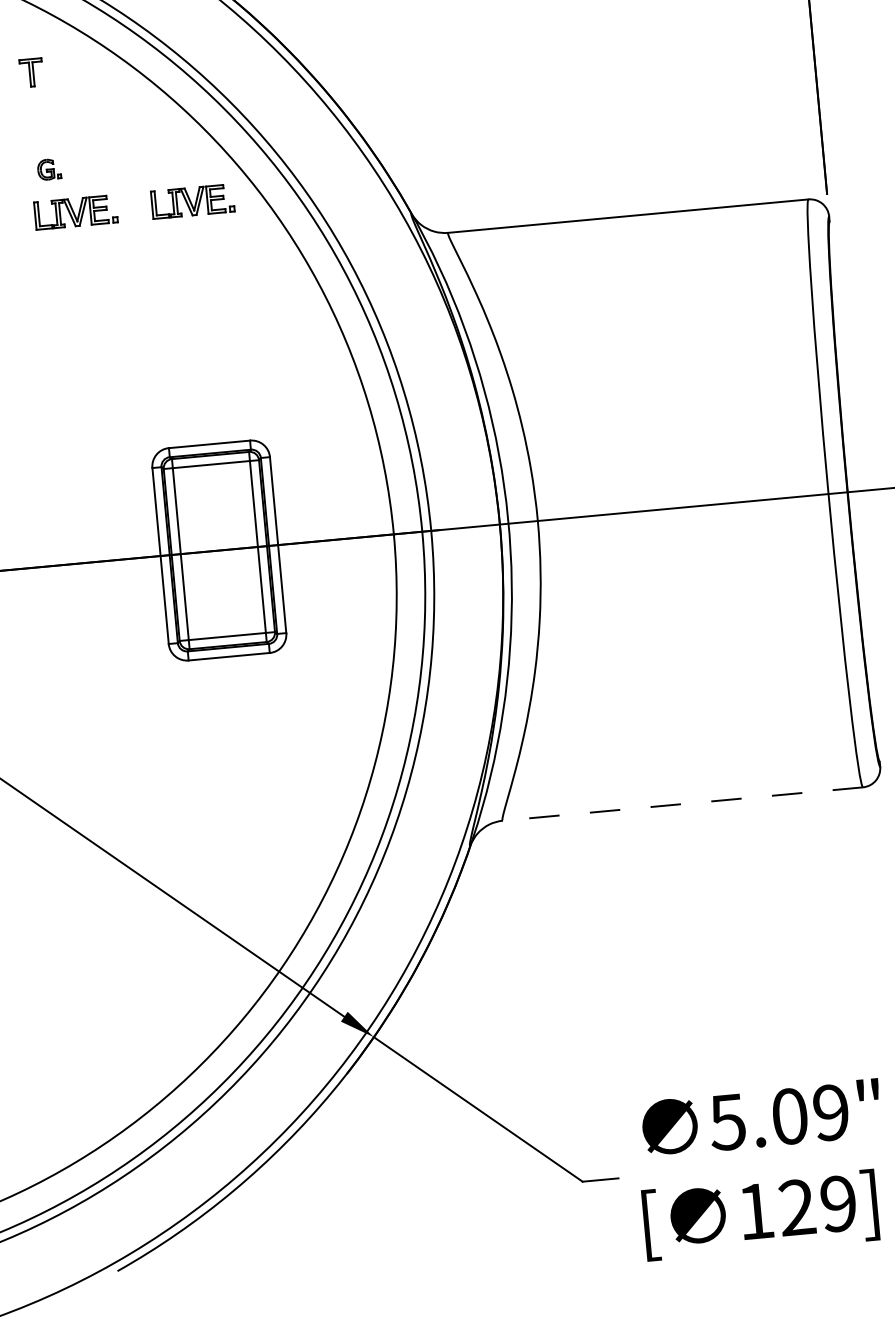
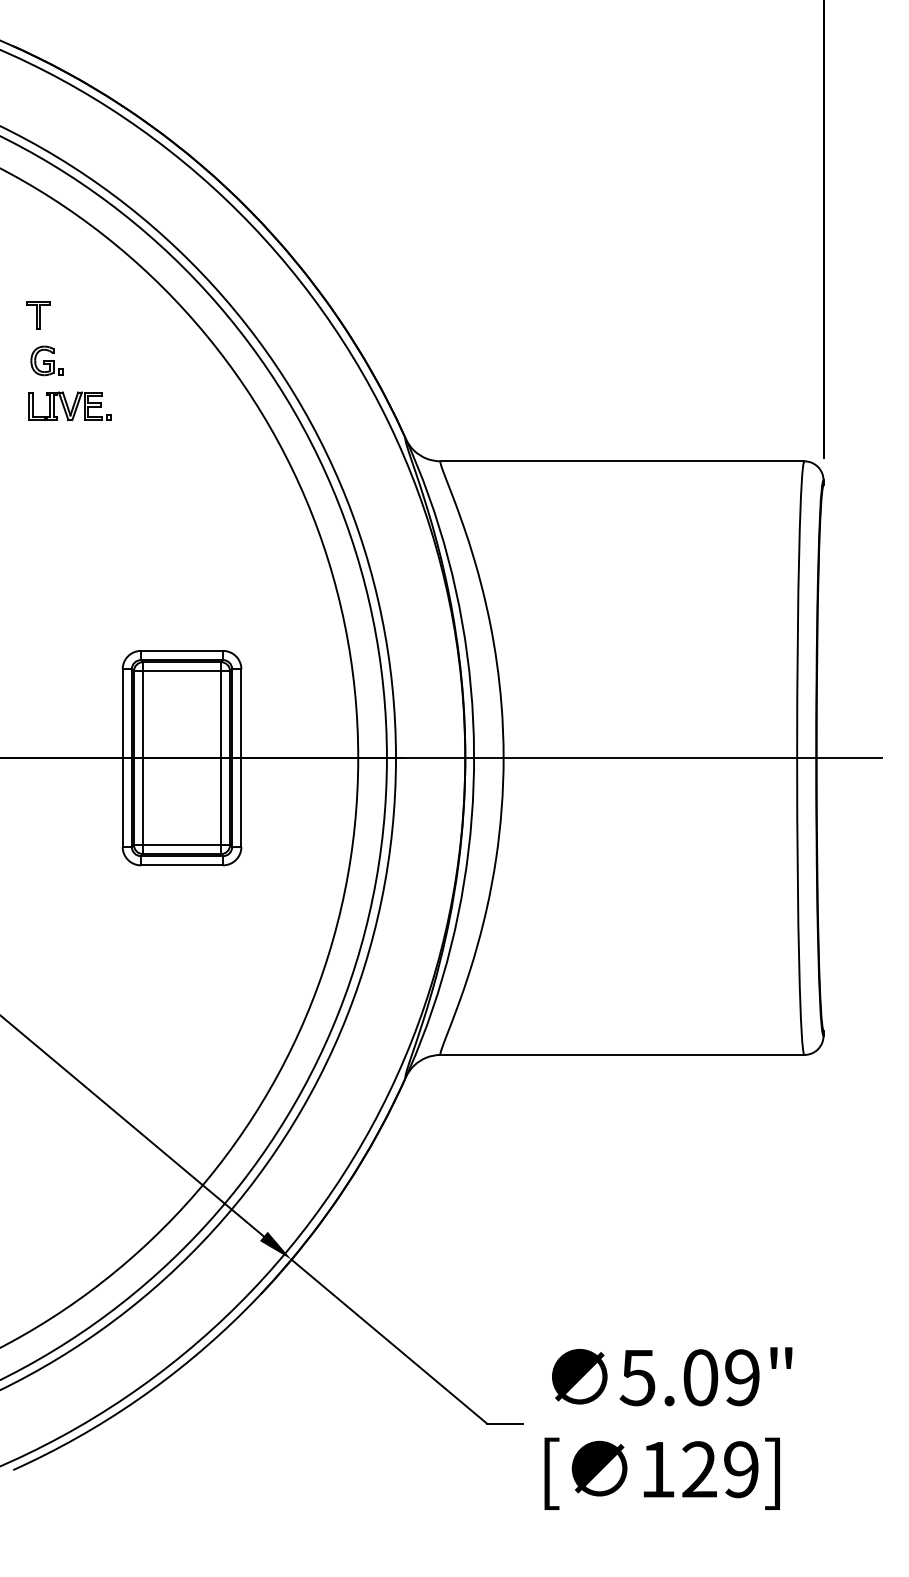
part: (31, 72) -> (38, 315), moved
part: (48, 169) -> (46, 360), size x1.43
part: (192, 201) -> (187, 406), removed
line: (682, 803) -> (622, 1054), dashed -> solid

